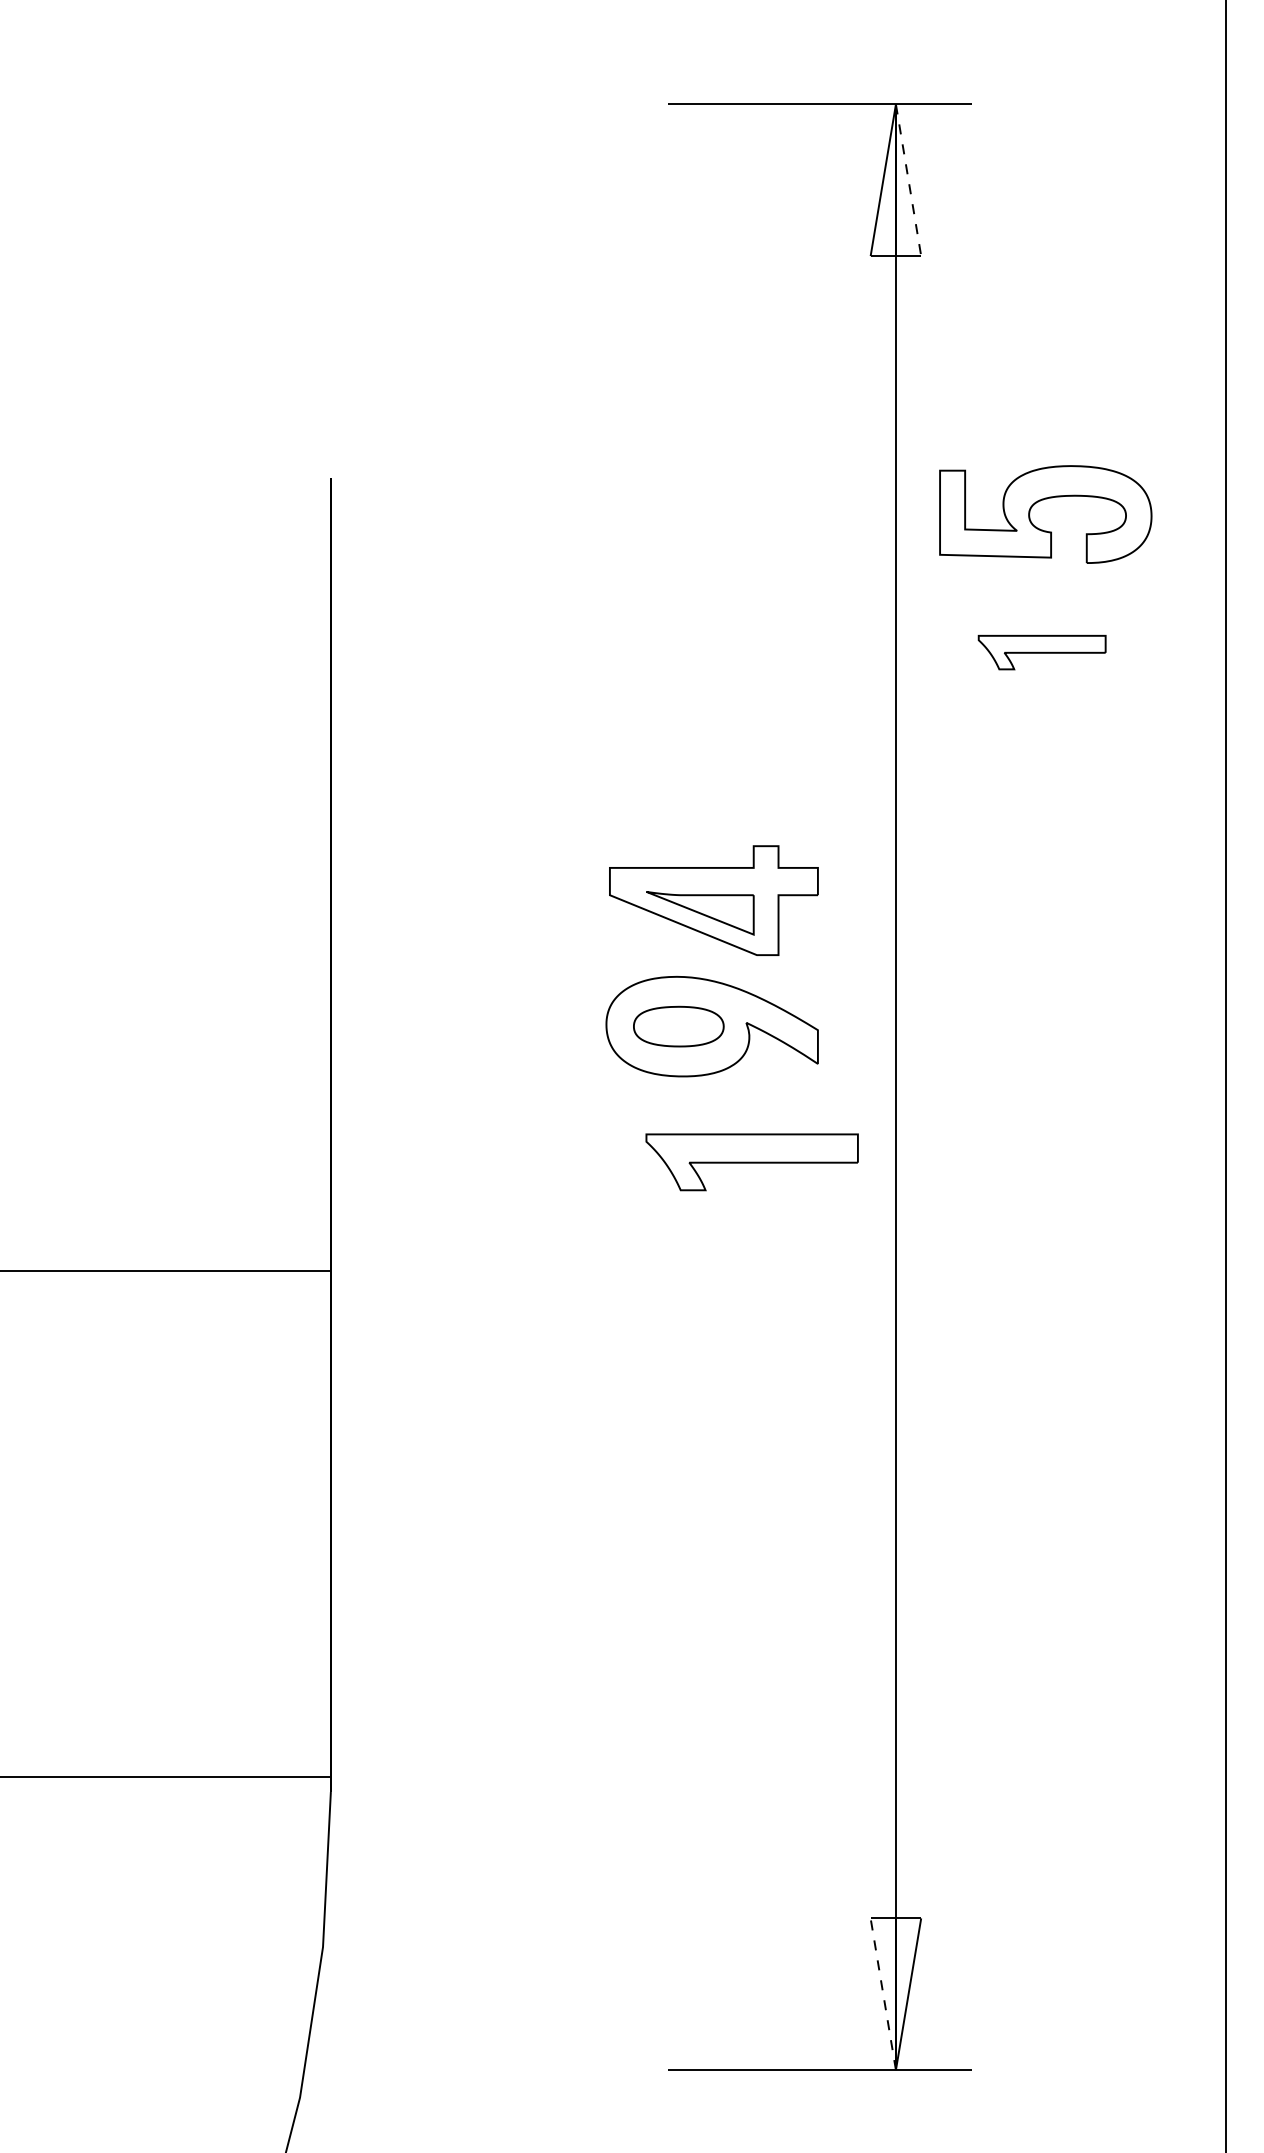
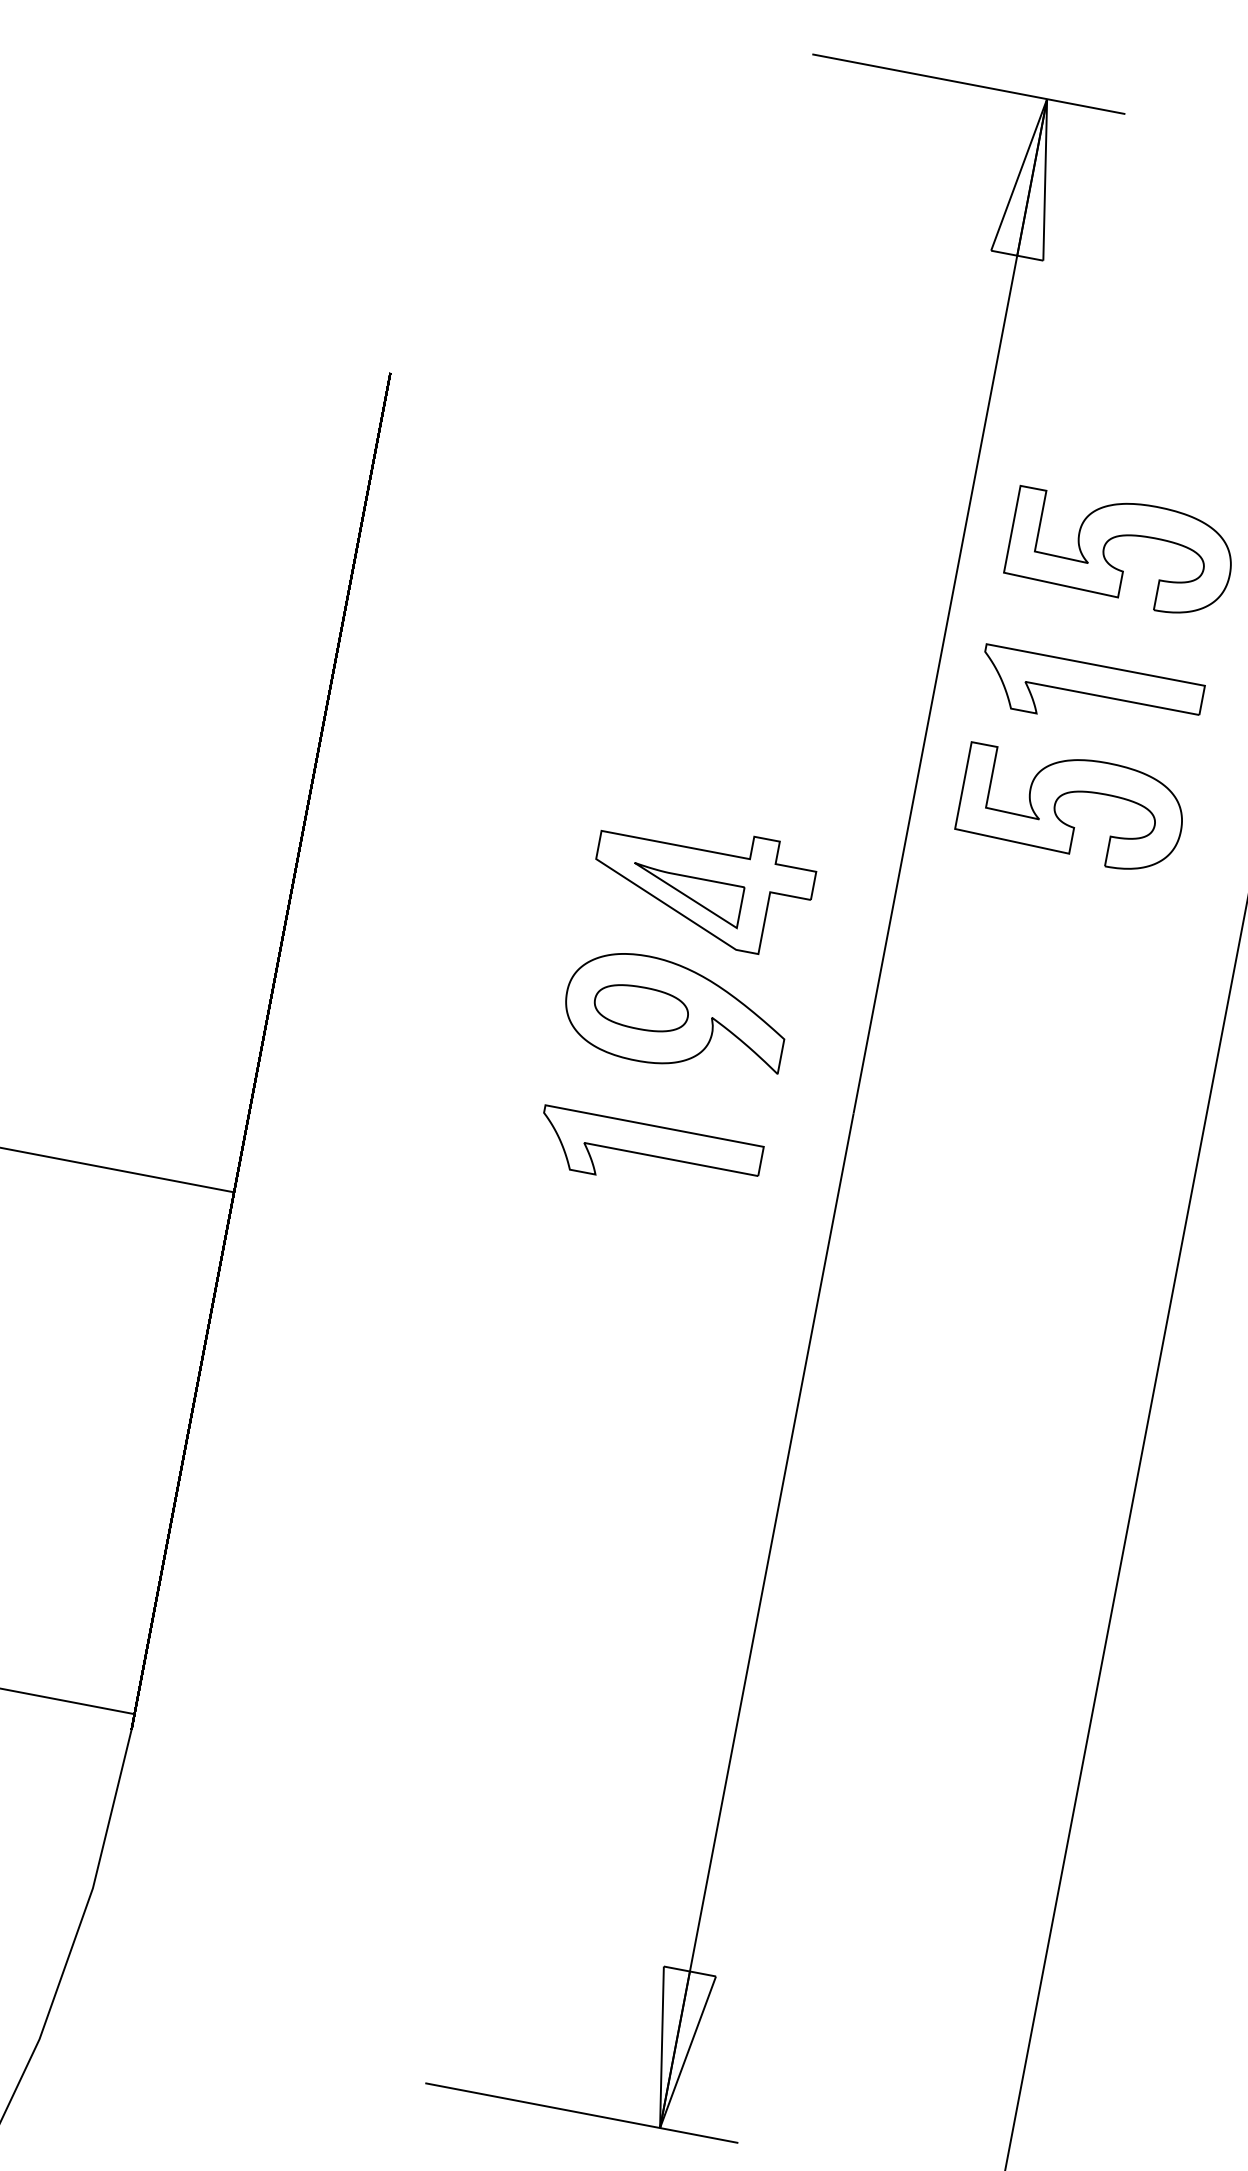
line: (908, 180) -> (1045, 180), dashed -> solid
part: (1041, 652) -> (1089, 693), size x1.67
part: (1041, 749) -> (1070, 793), added
part: (751, 1162) -> (648, 1154), moved
line: (883, 1994) -> (662, 2047), dashed -> solid

